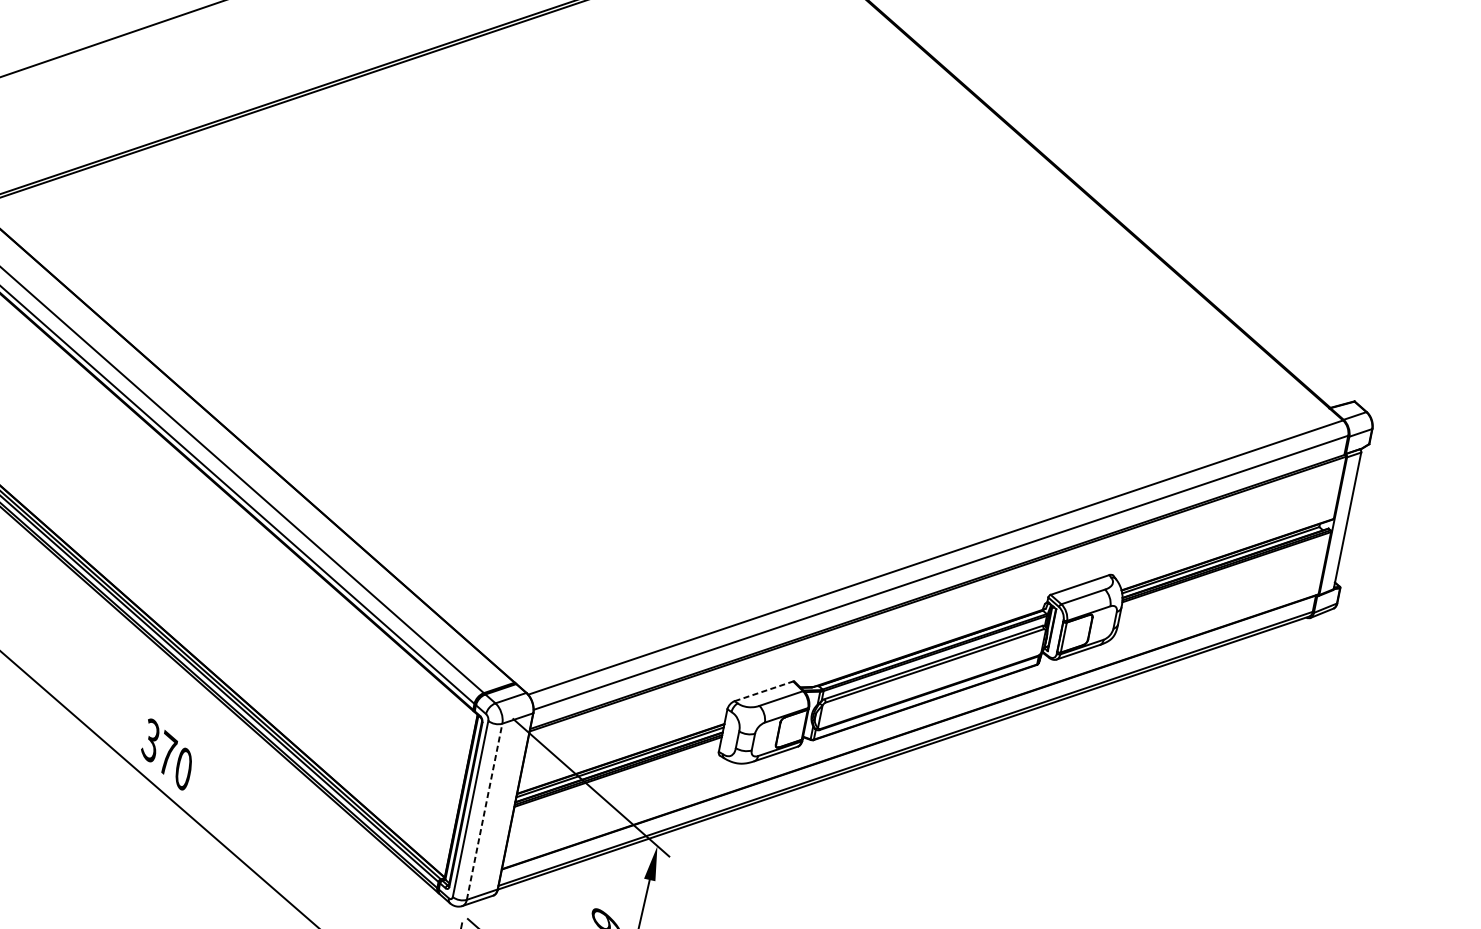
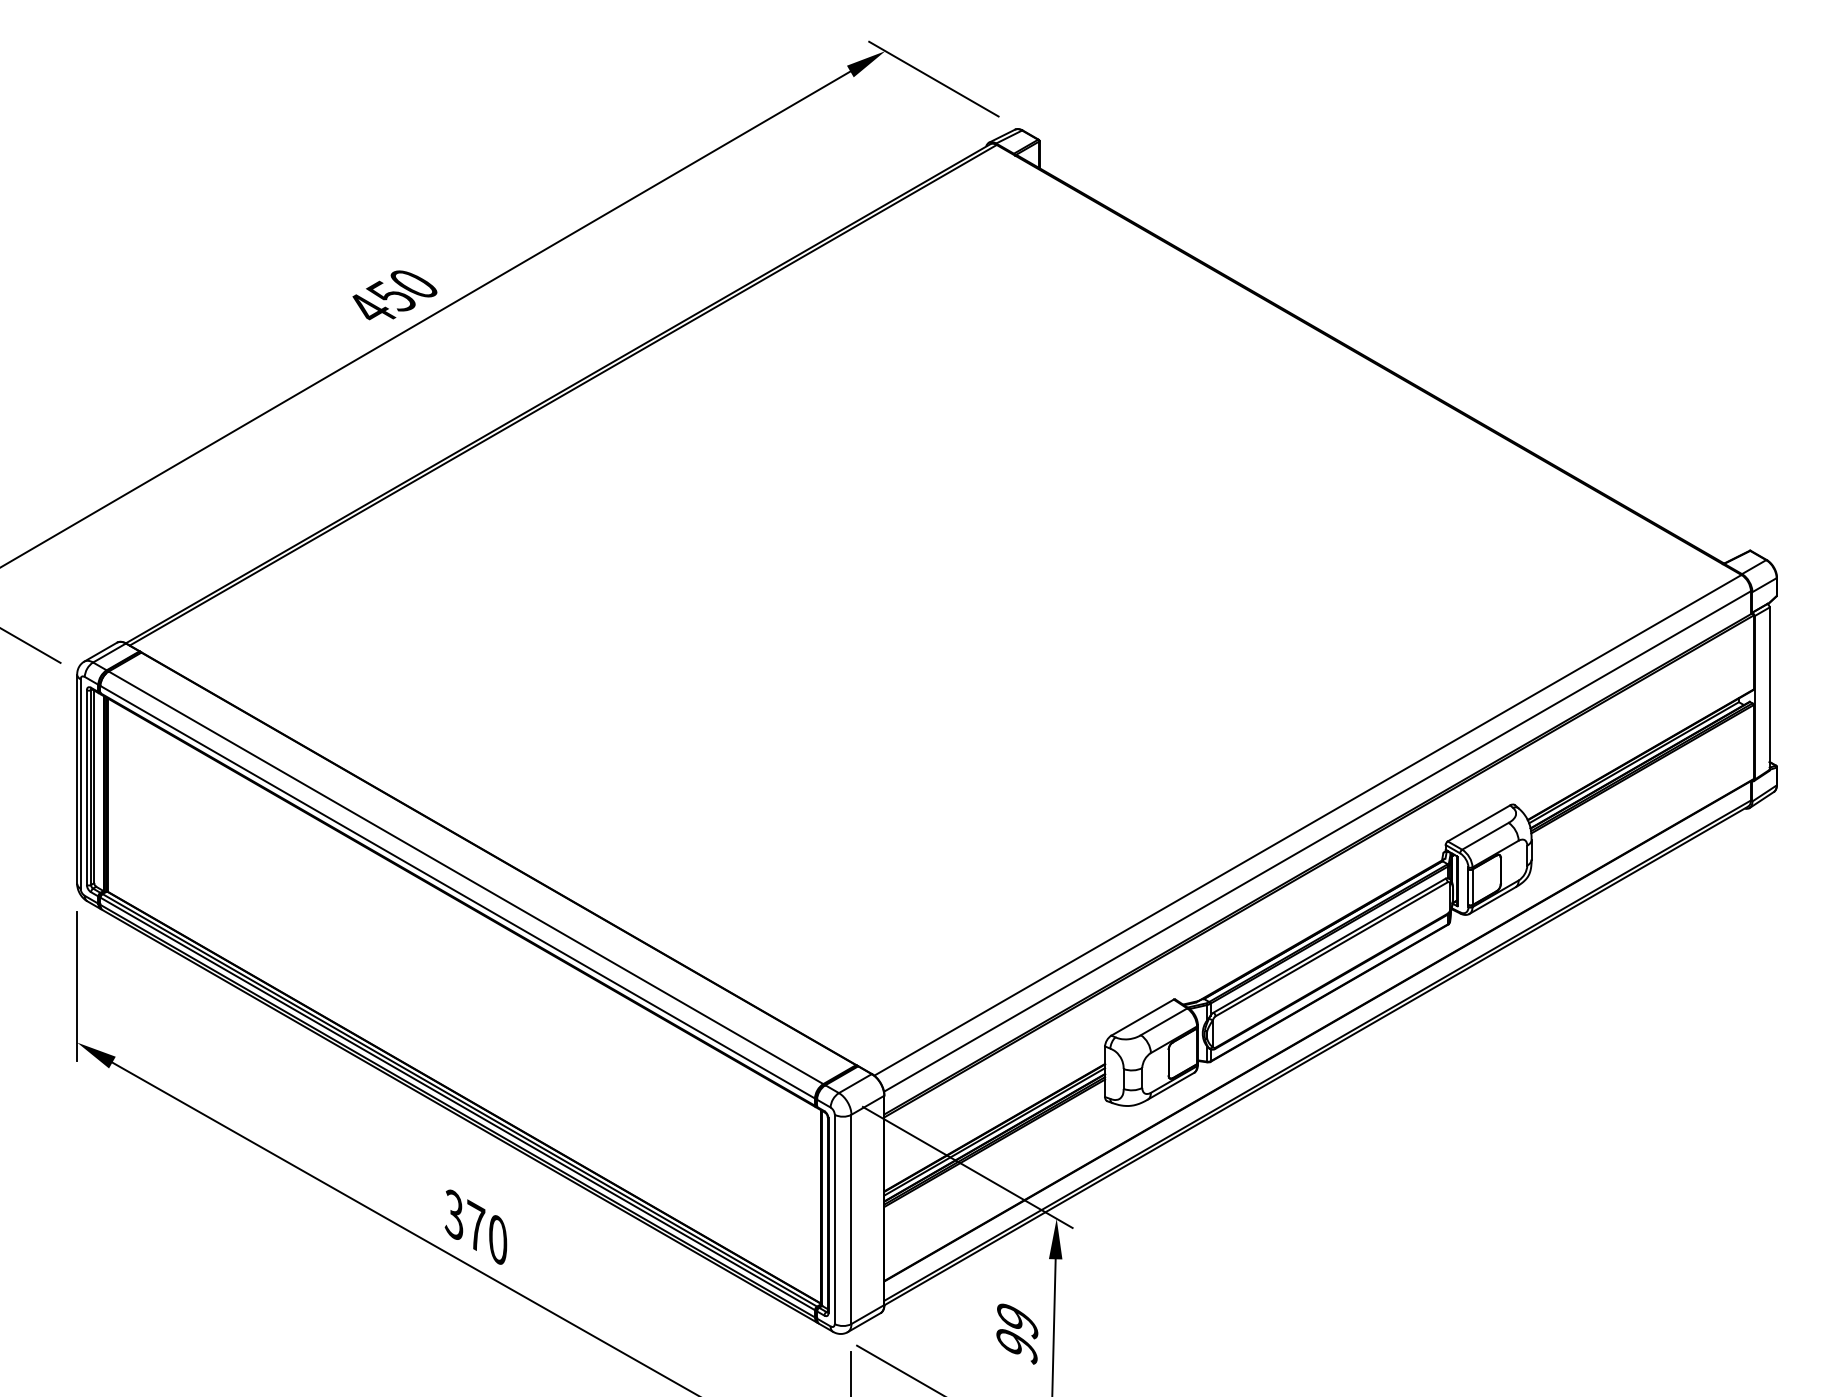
line: (764, 691) -> (1143, 1017), dashed -> solid
line: (484, 811) -> (851, 1219), dashed -> solid

